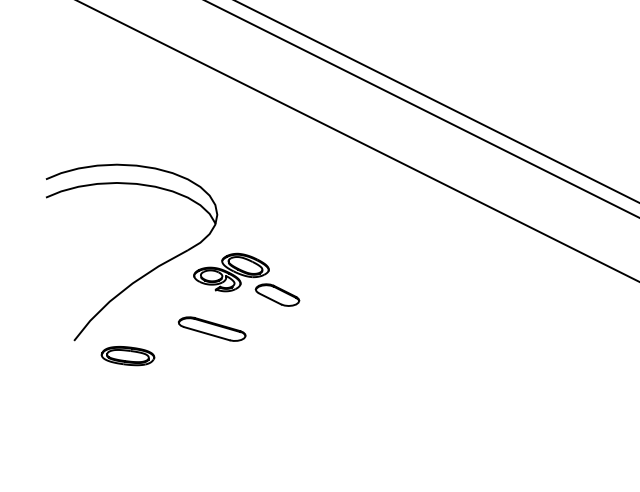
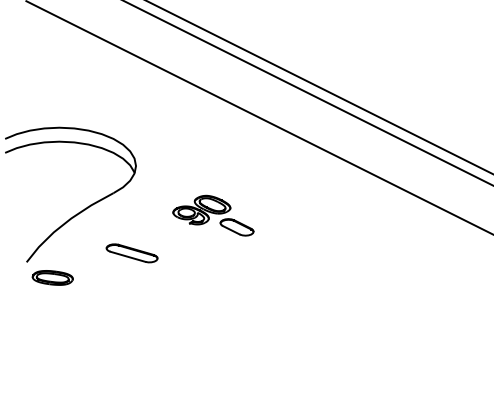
part: (246, 279) -> (213, 215), moved
part: (127, 355) -> (52, 277), moved

